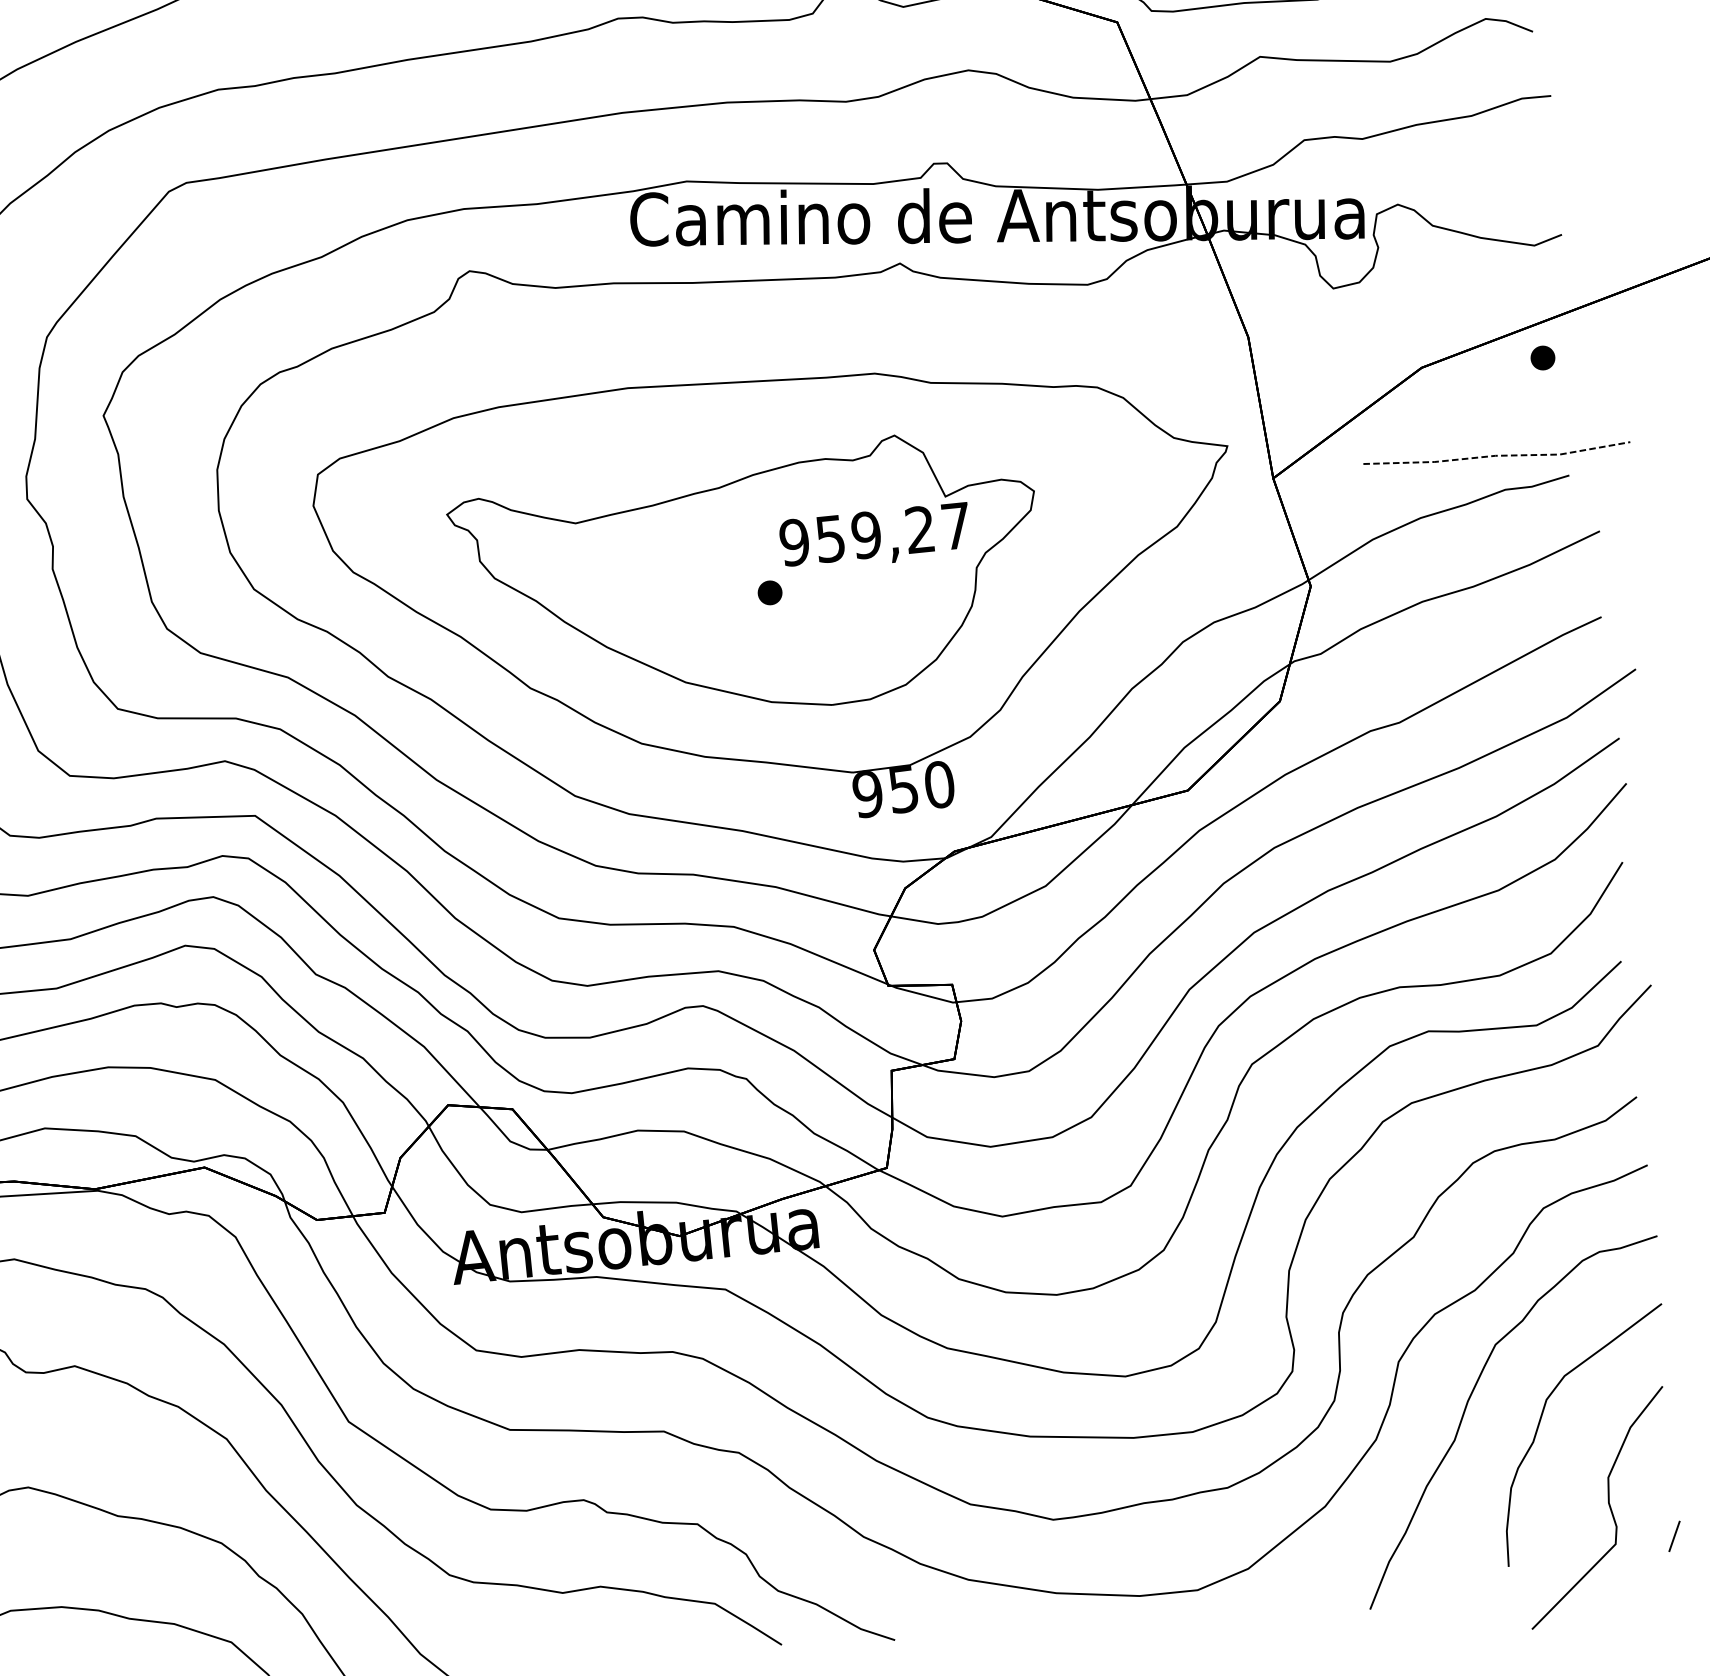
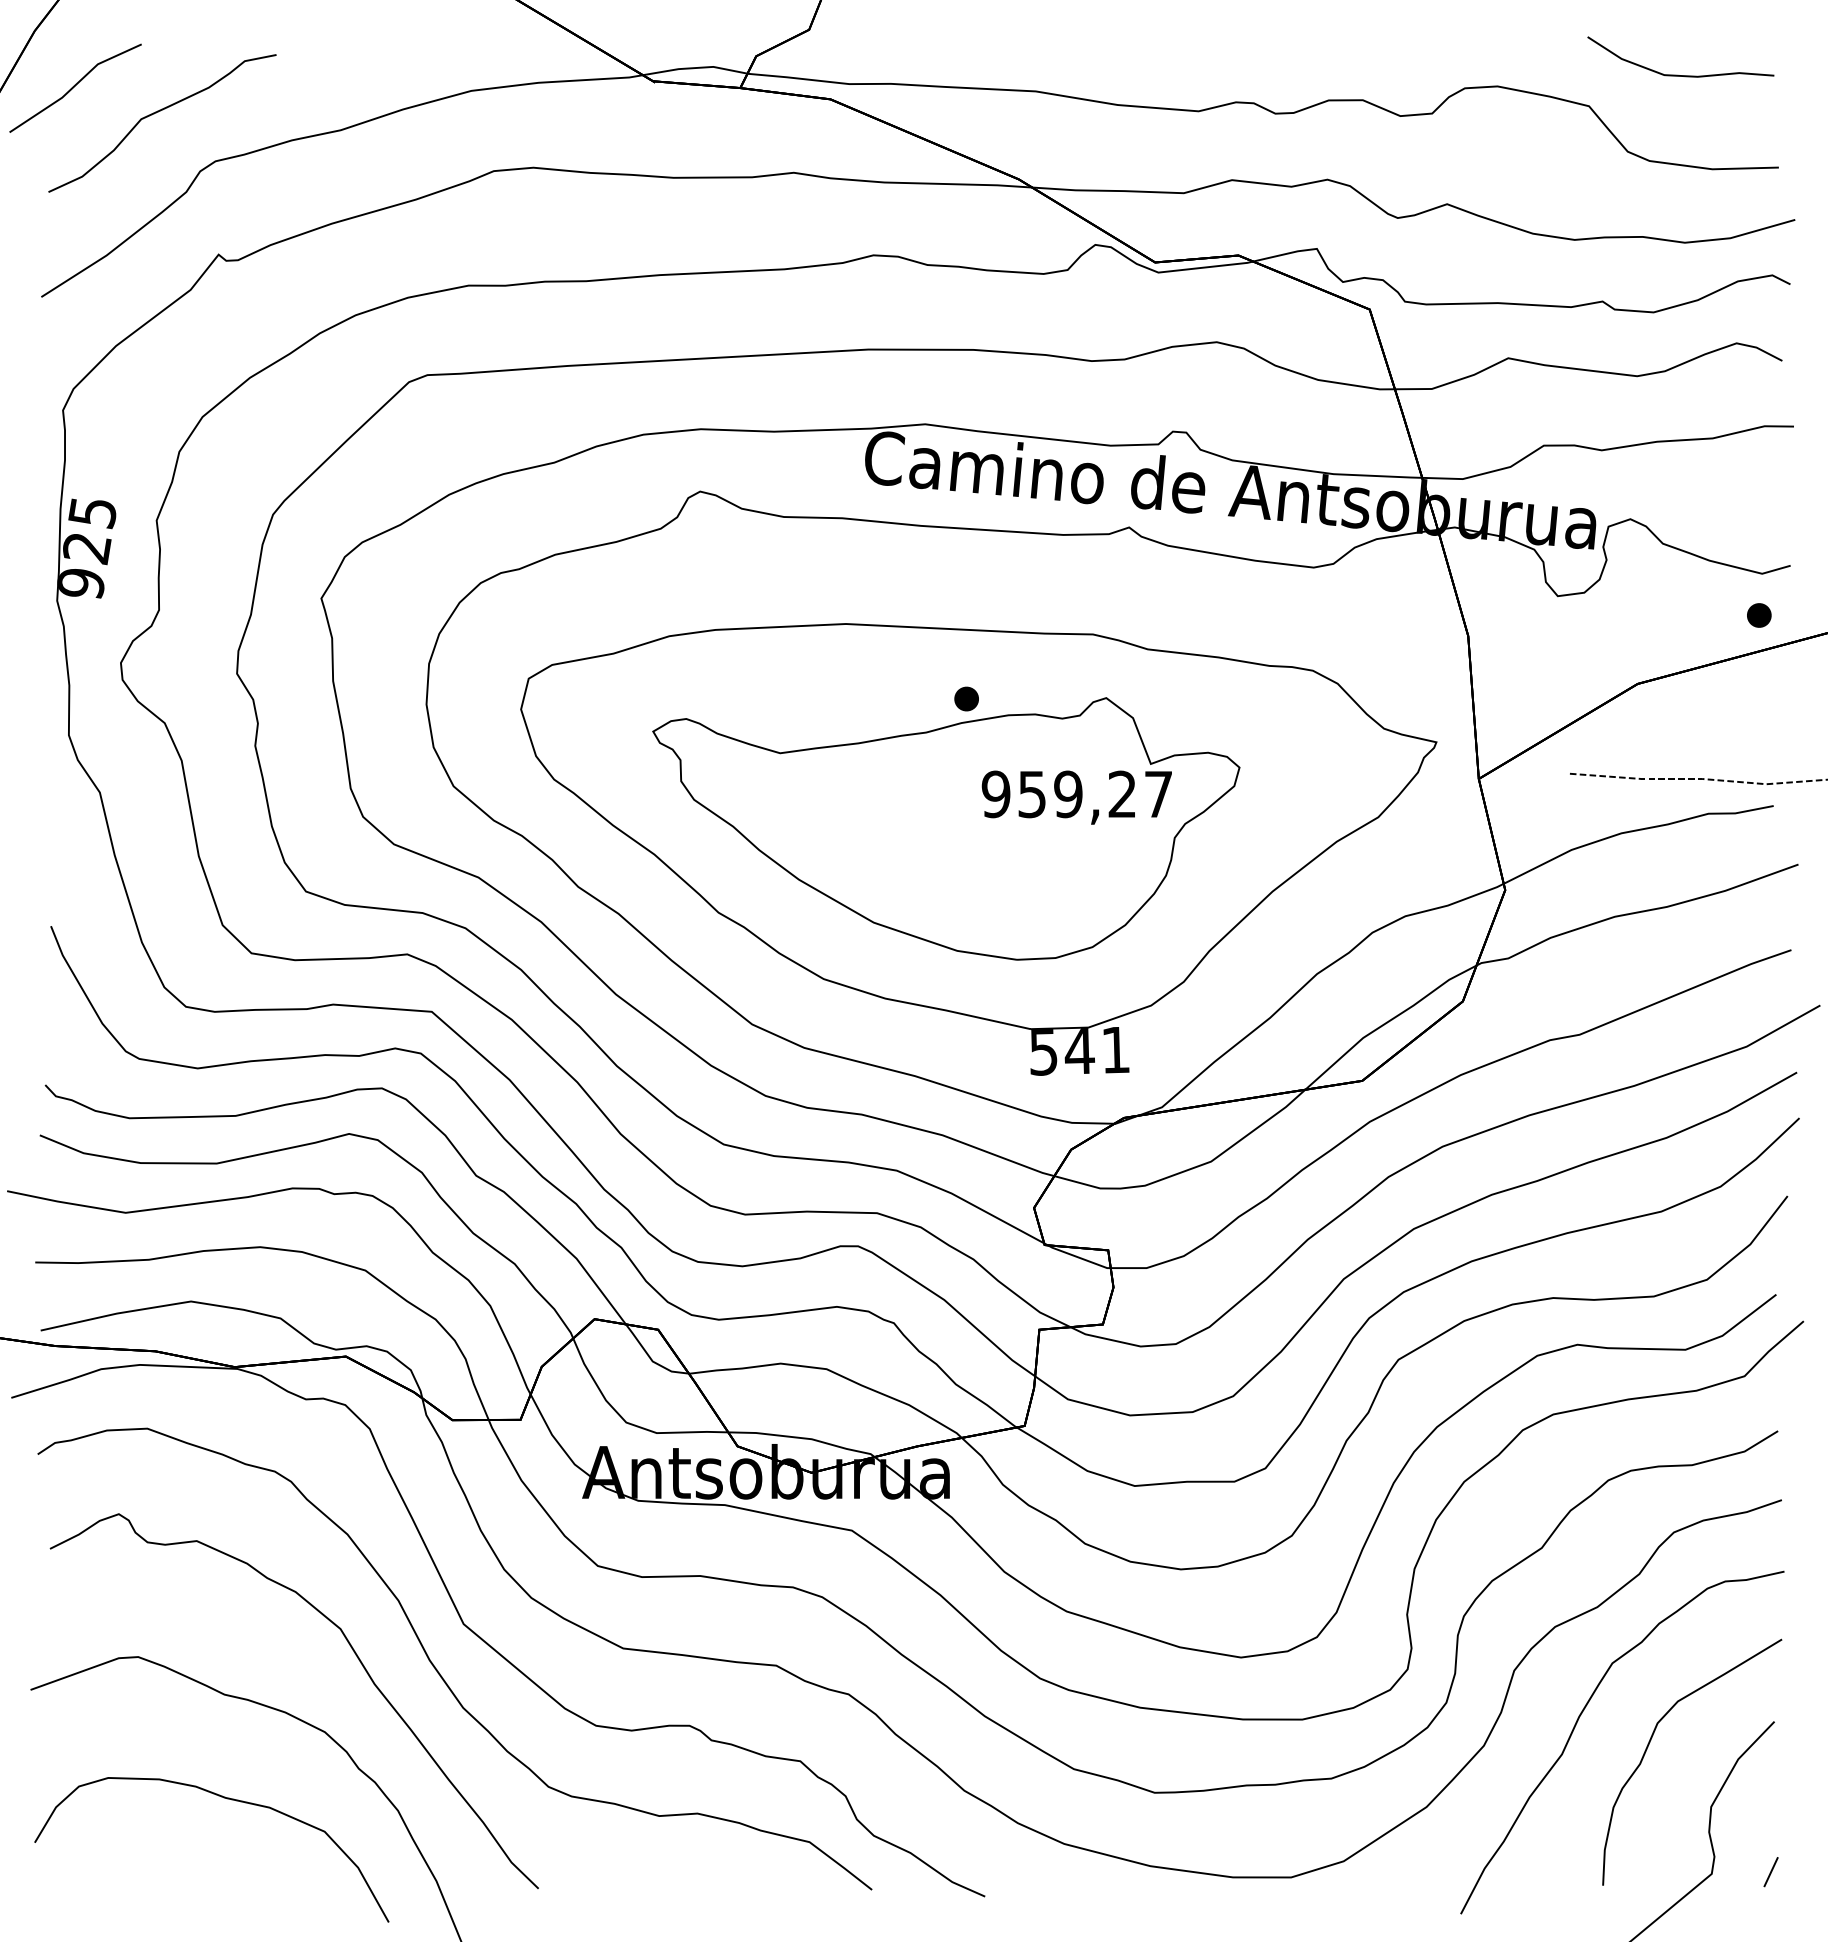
part: (1543, 358) -> (1759, 615), moved
part: (769, 592) -> (966, 698), moved
text: (903, 788) -> (1079, 1050), 950 -> 541

